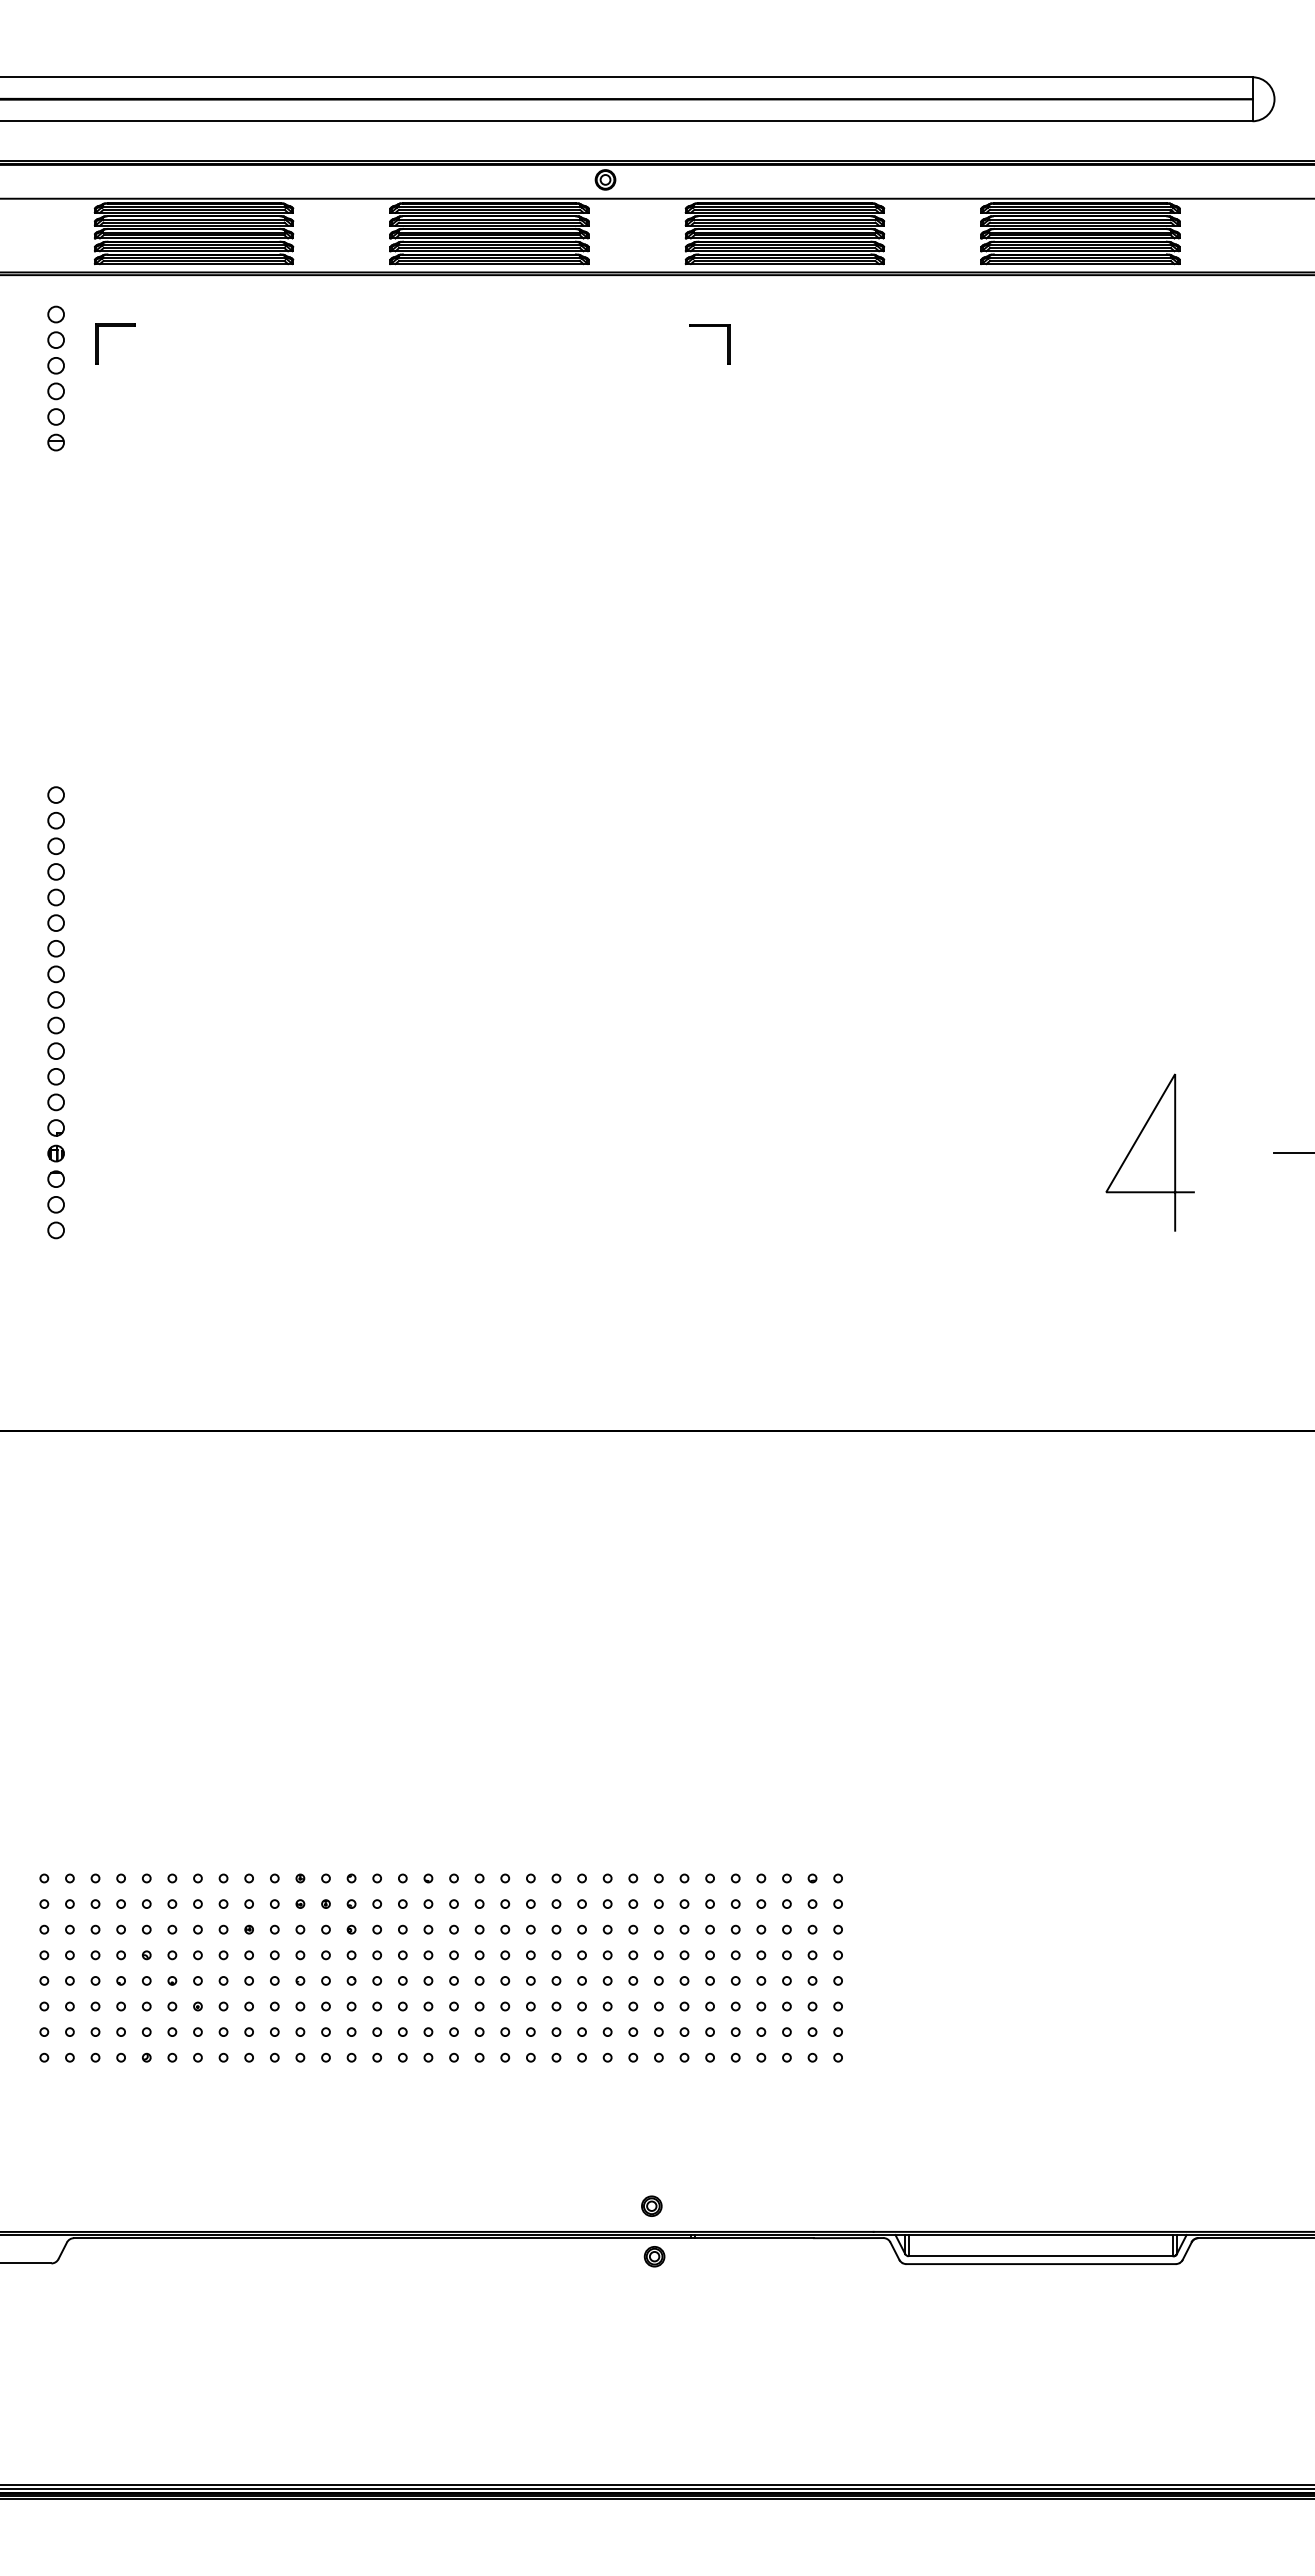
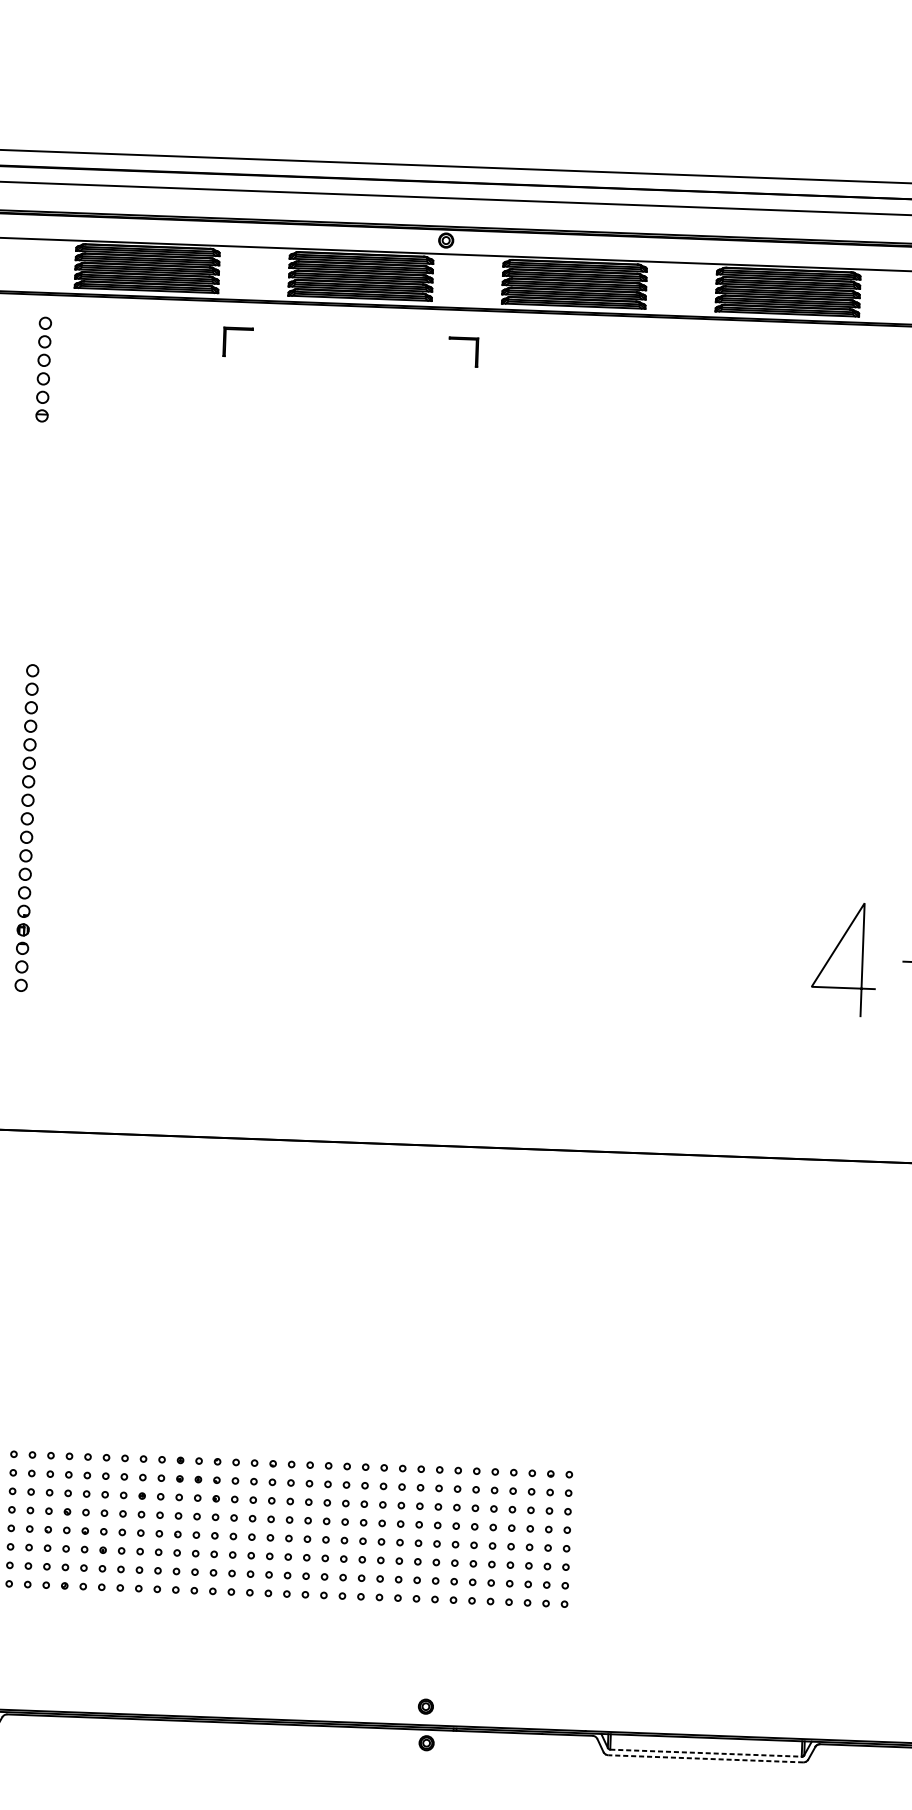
part: (115, 326) -> (238, 329), moved
part: (709, 326) -> (463, 339), moved
line: (1135, 1144) -> (834, 953), moved
line: (1041, 2256) -> (706, 1753), solid -> dashed
line: (1041, 2264) -> (706, 1759), solid -> dashed

